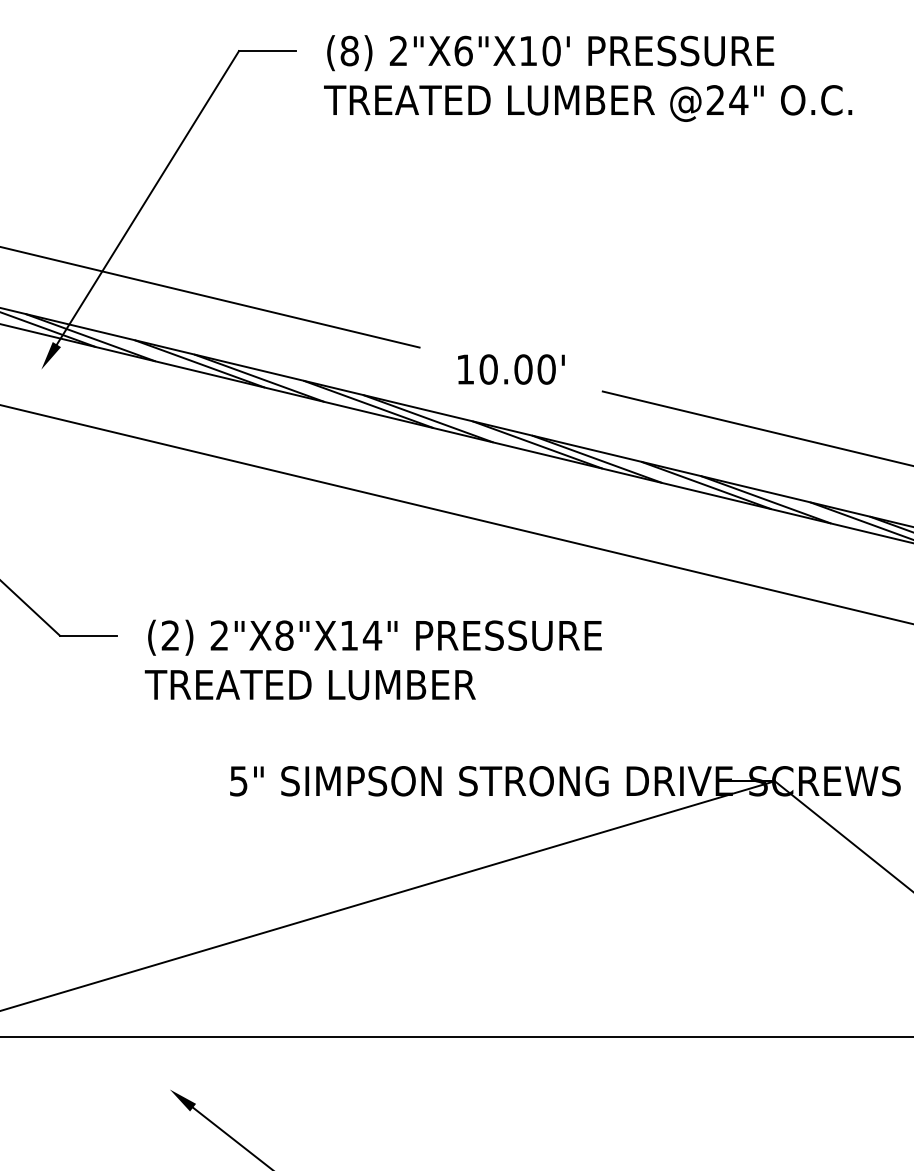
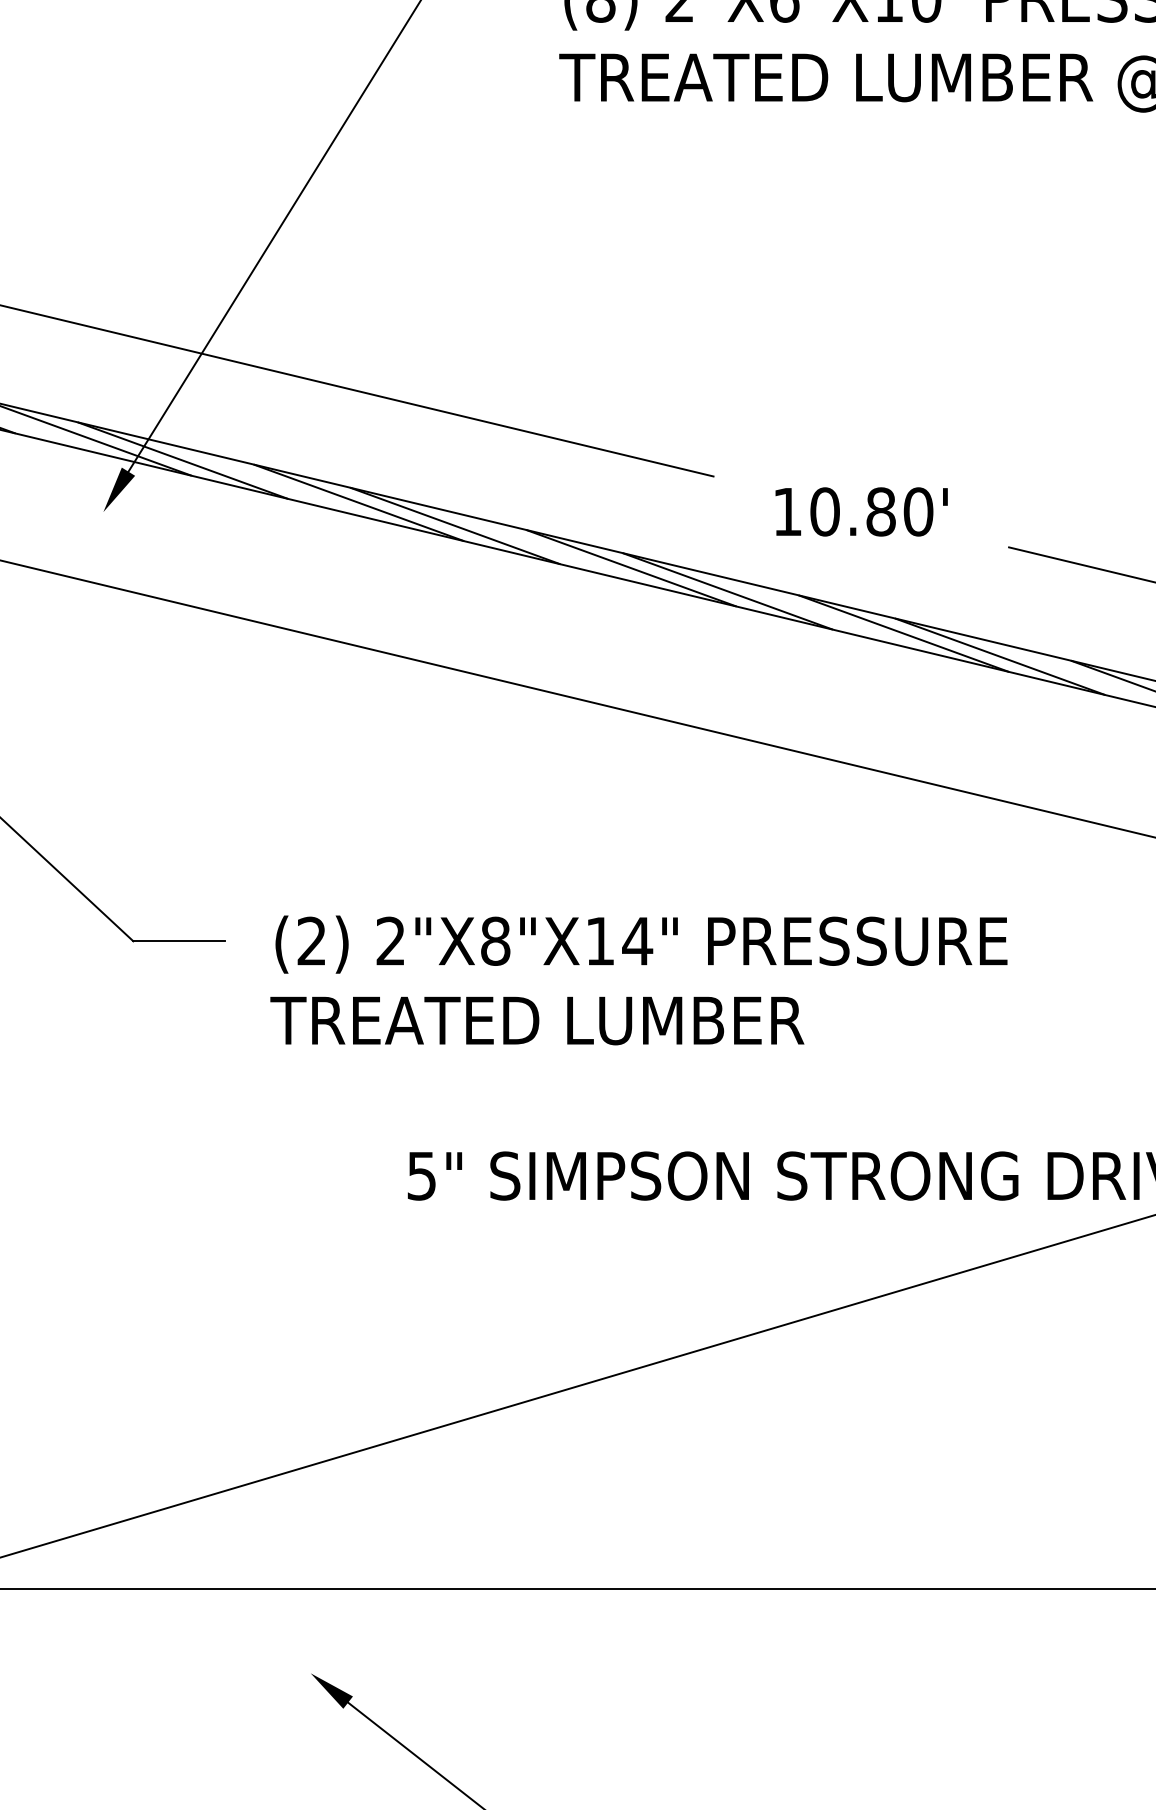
text: (523, 369) -> (881, 511), 10.00' -> 10.80'

